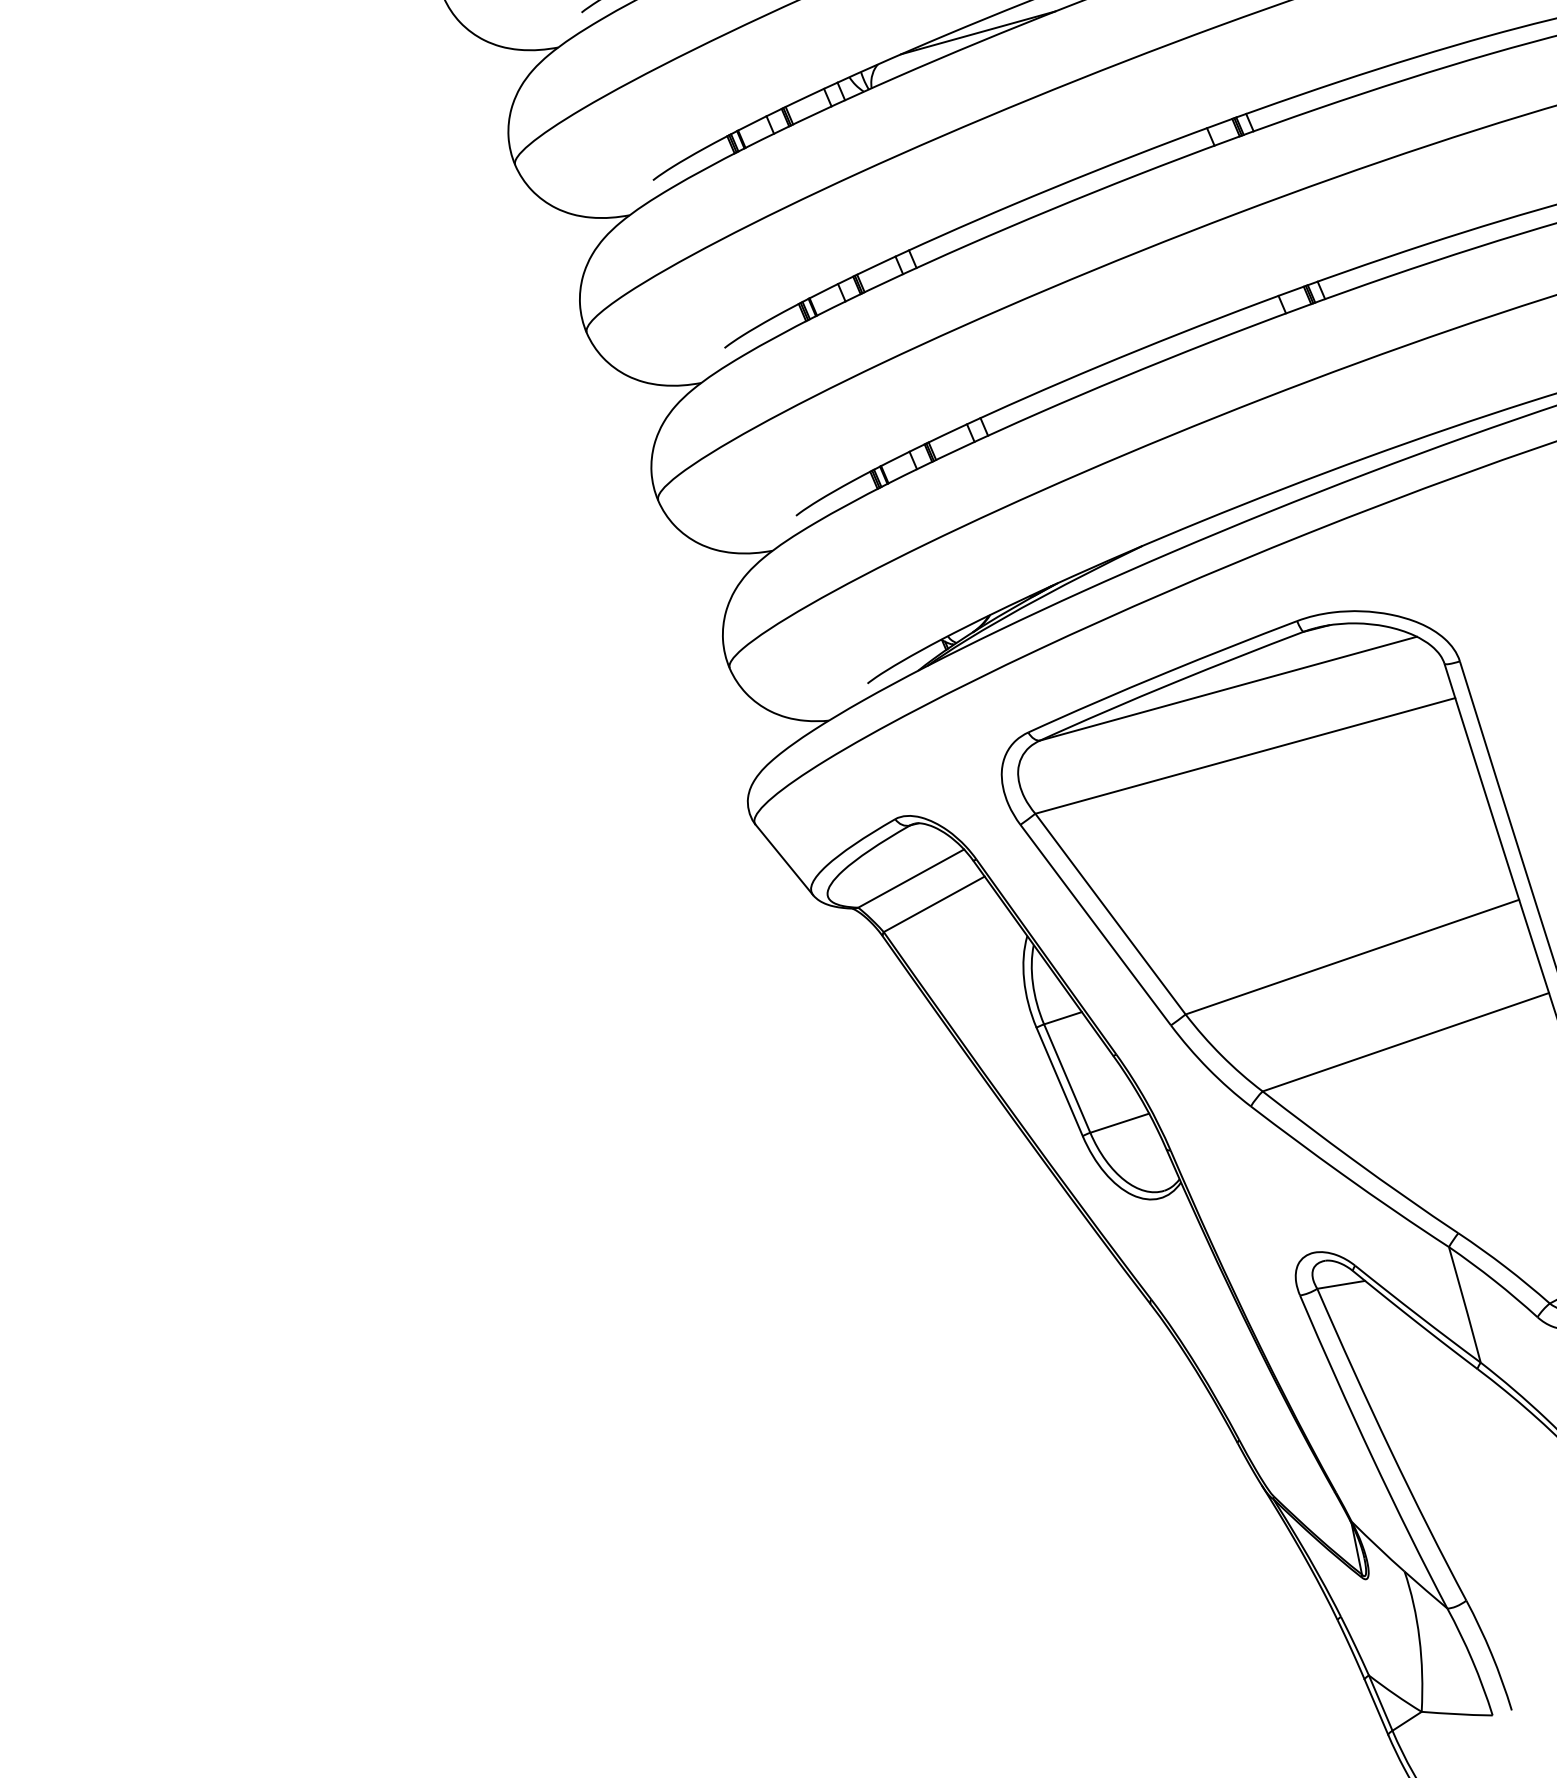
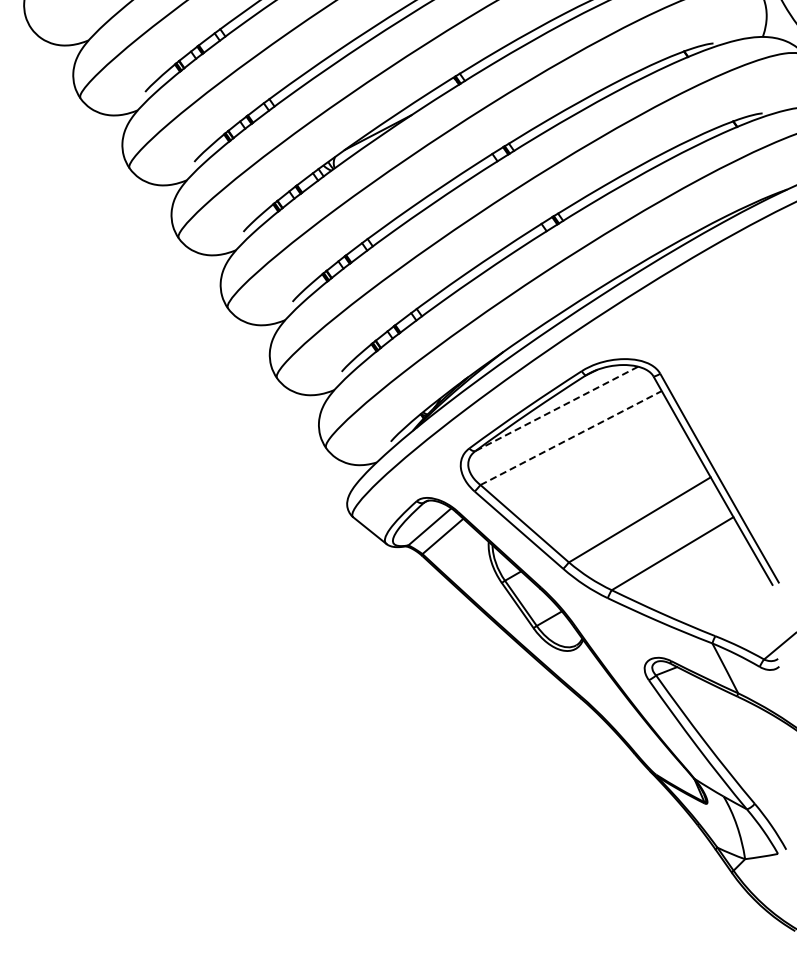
line: (1227, 687) -> (556, 408), solid -> dashed
line: (1246, 754) -> (571, 437), solid -> dashed

